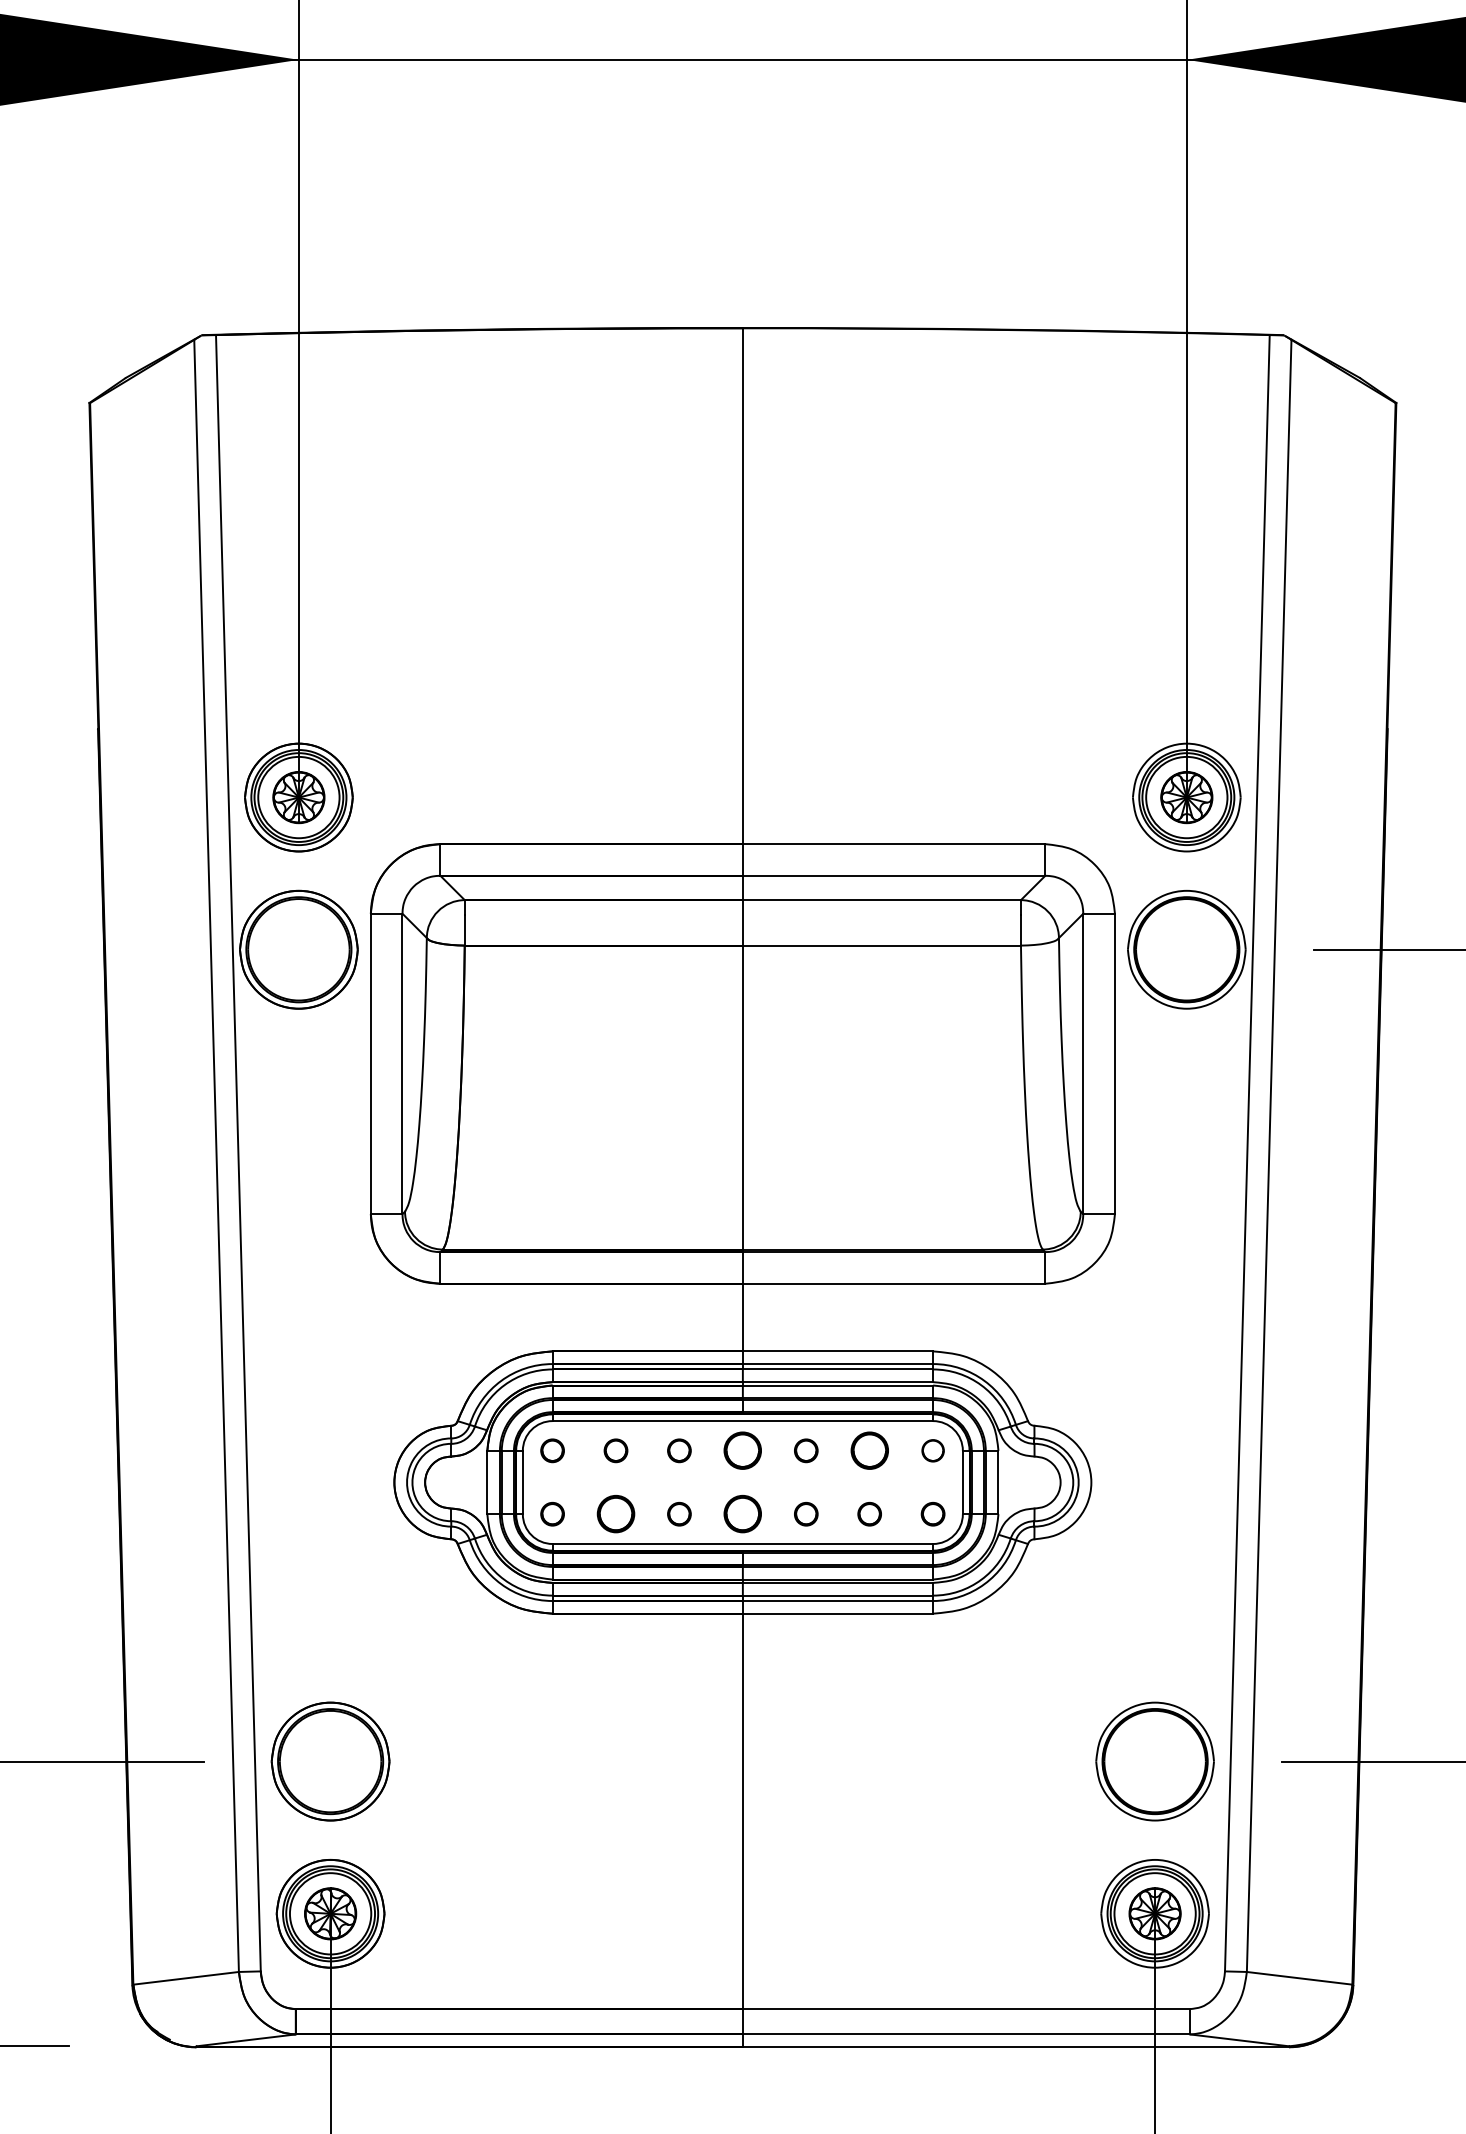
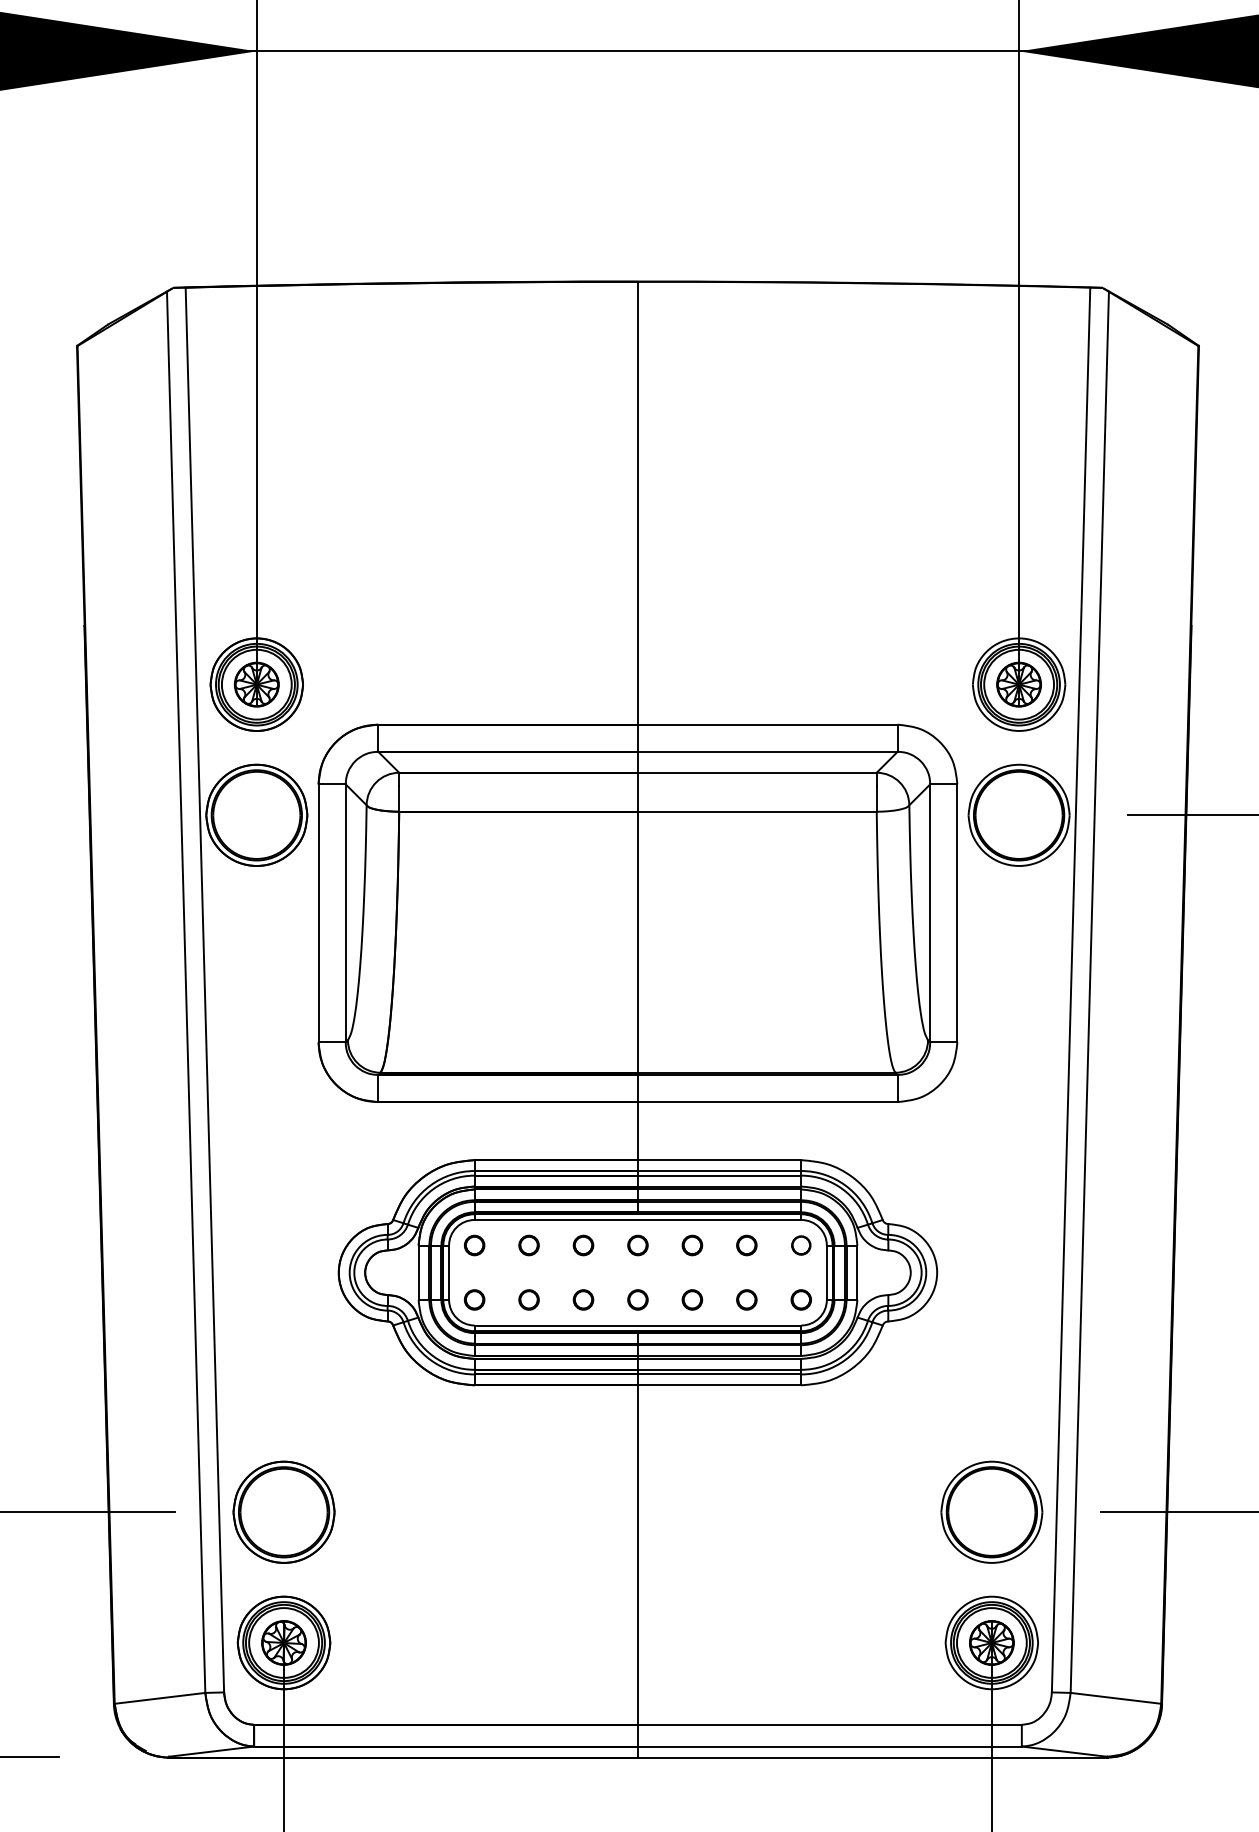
part: (742, 1450) -> (637, 1245), size x0.62
part: (869, 1450) -> (746, 1245), size x0.62
part: (615, 1514) -> (528, 1300), size x0.62
part: (742, 1514) -> (637, 1300), size x0.62

